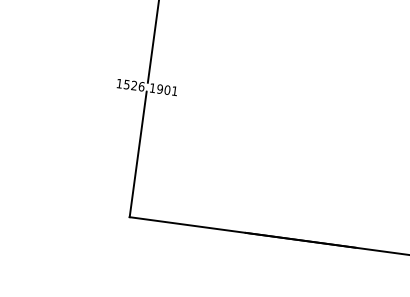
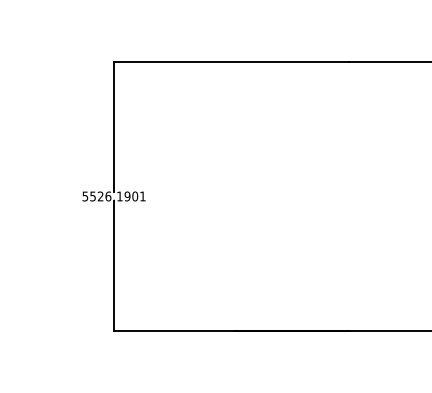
text: (119, 83) -> (85, 196), 1526.1901 -> 5526.1901

